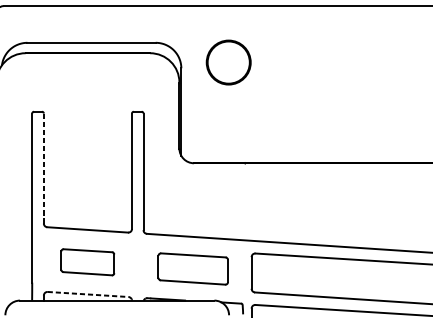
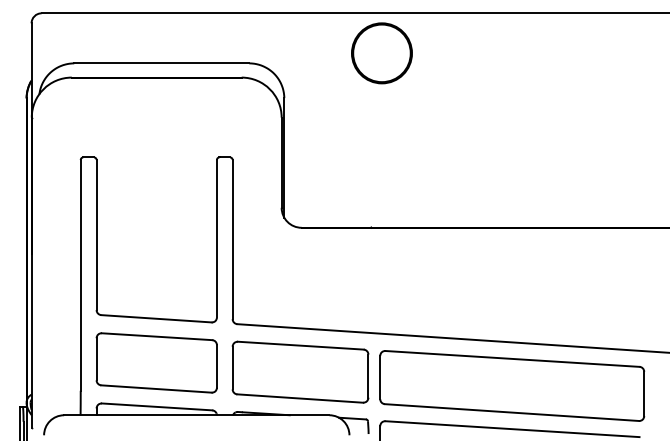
circle: (228, 62) -> (381, 53), moved
line: (43, 168) -> (96, 234), dashed -> solid
part: (87, 261) -> (156, 362), size x1.67
part: (193, 268) -> (300, 371), size x1.43
line: (88, 294) -> (157, 406), dashed -> solid

